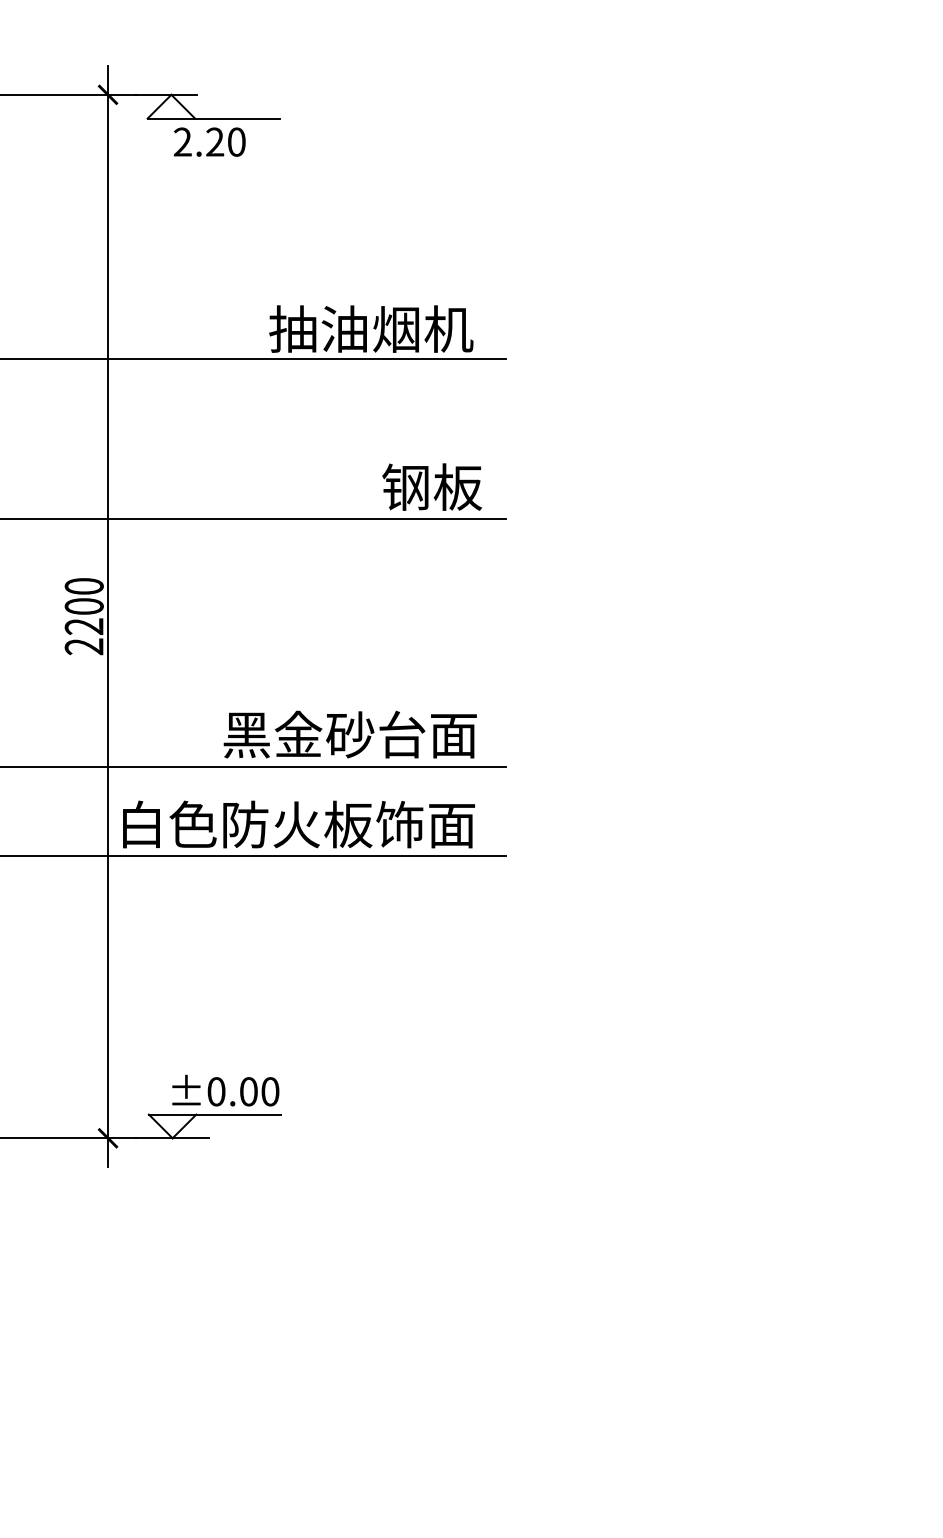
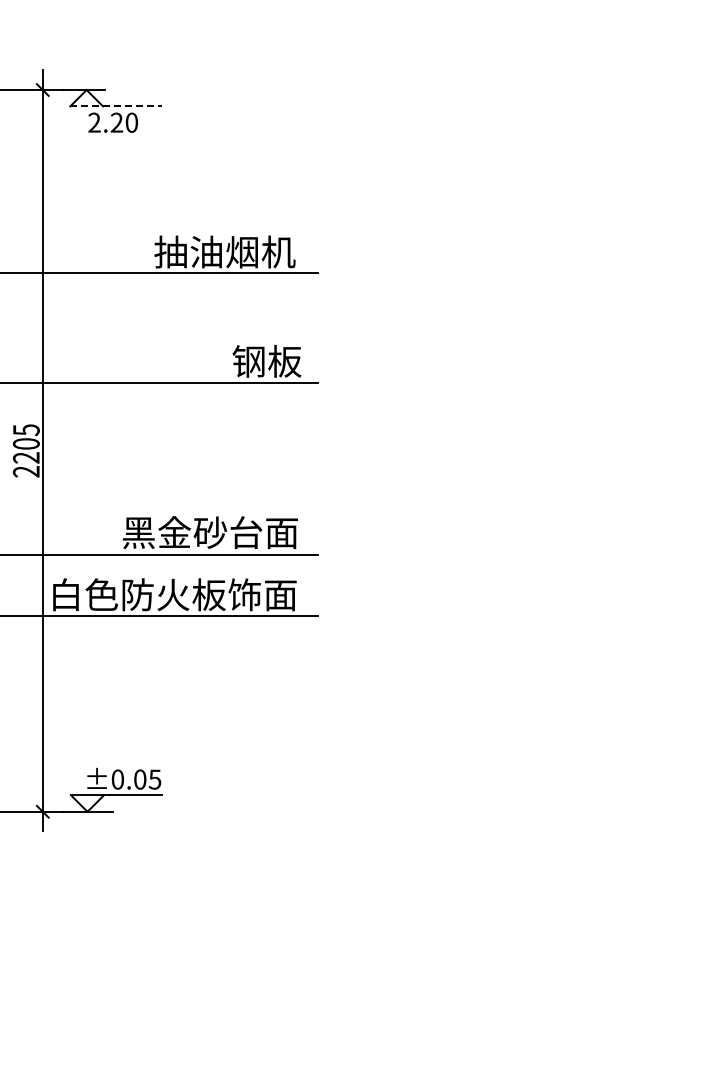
line: (213, 118) -> (115, 106), solid -> dashed
text: (82, 587) -> (25, 430), 2200 -> 2205
text: (269, 1091) -> (154, 779), ±0.00 -> ±0.05

